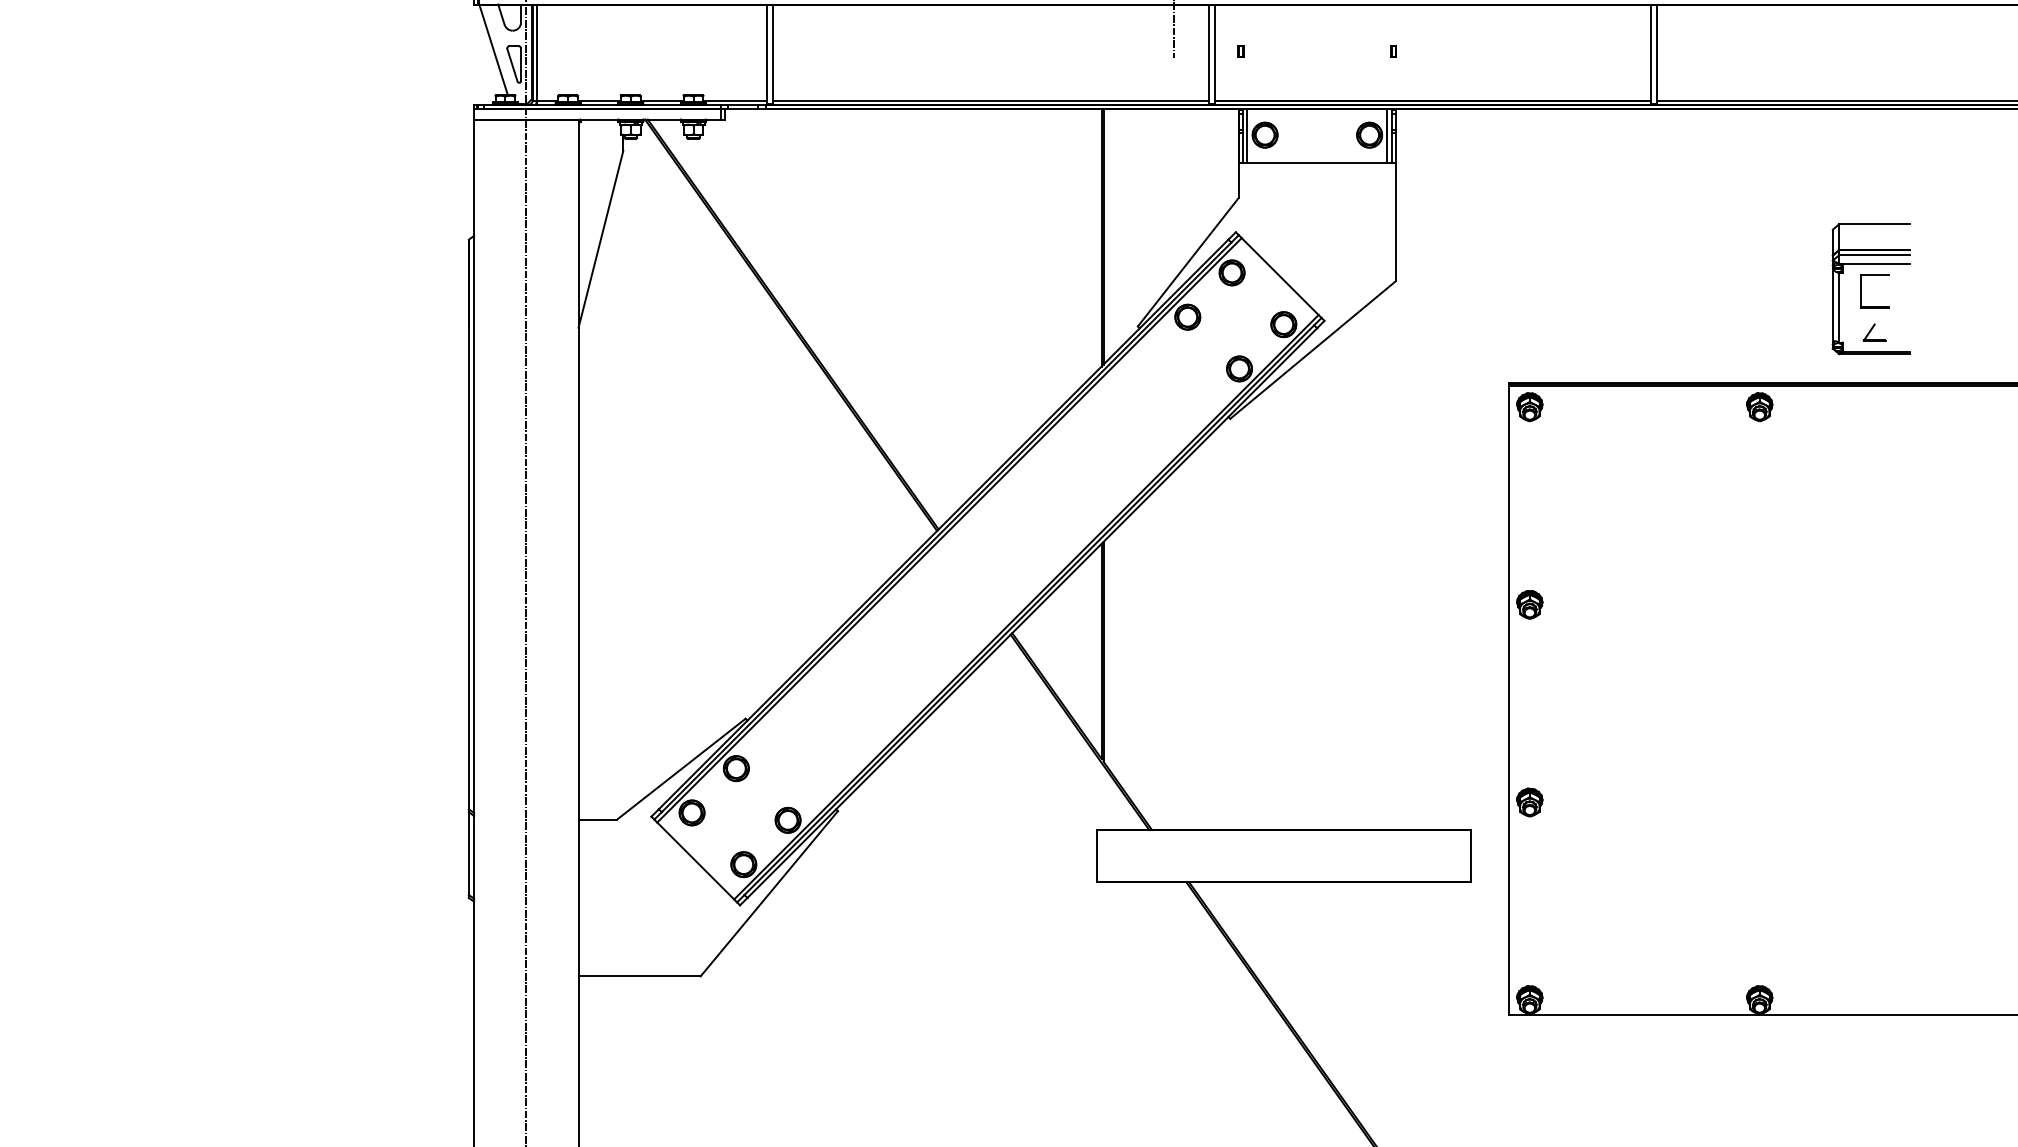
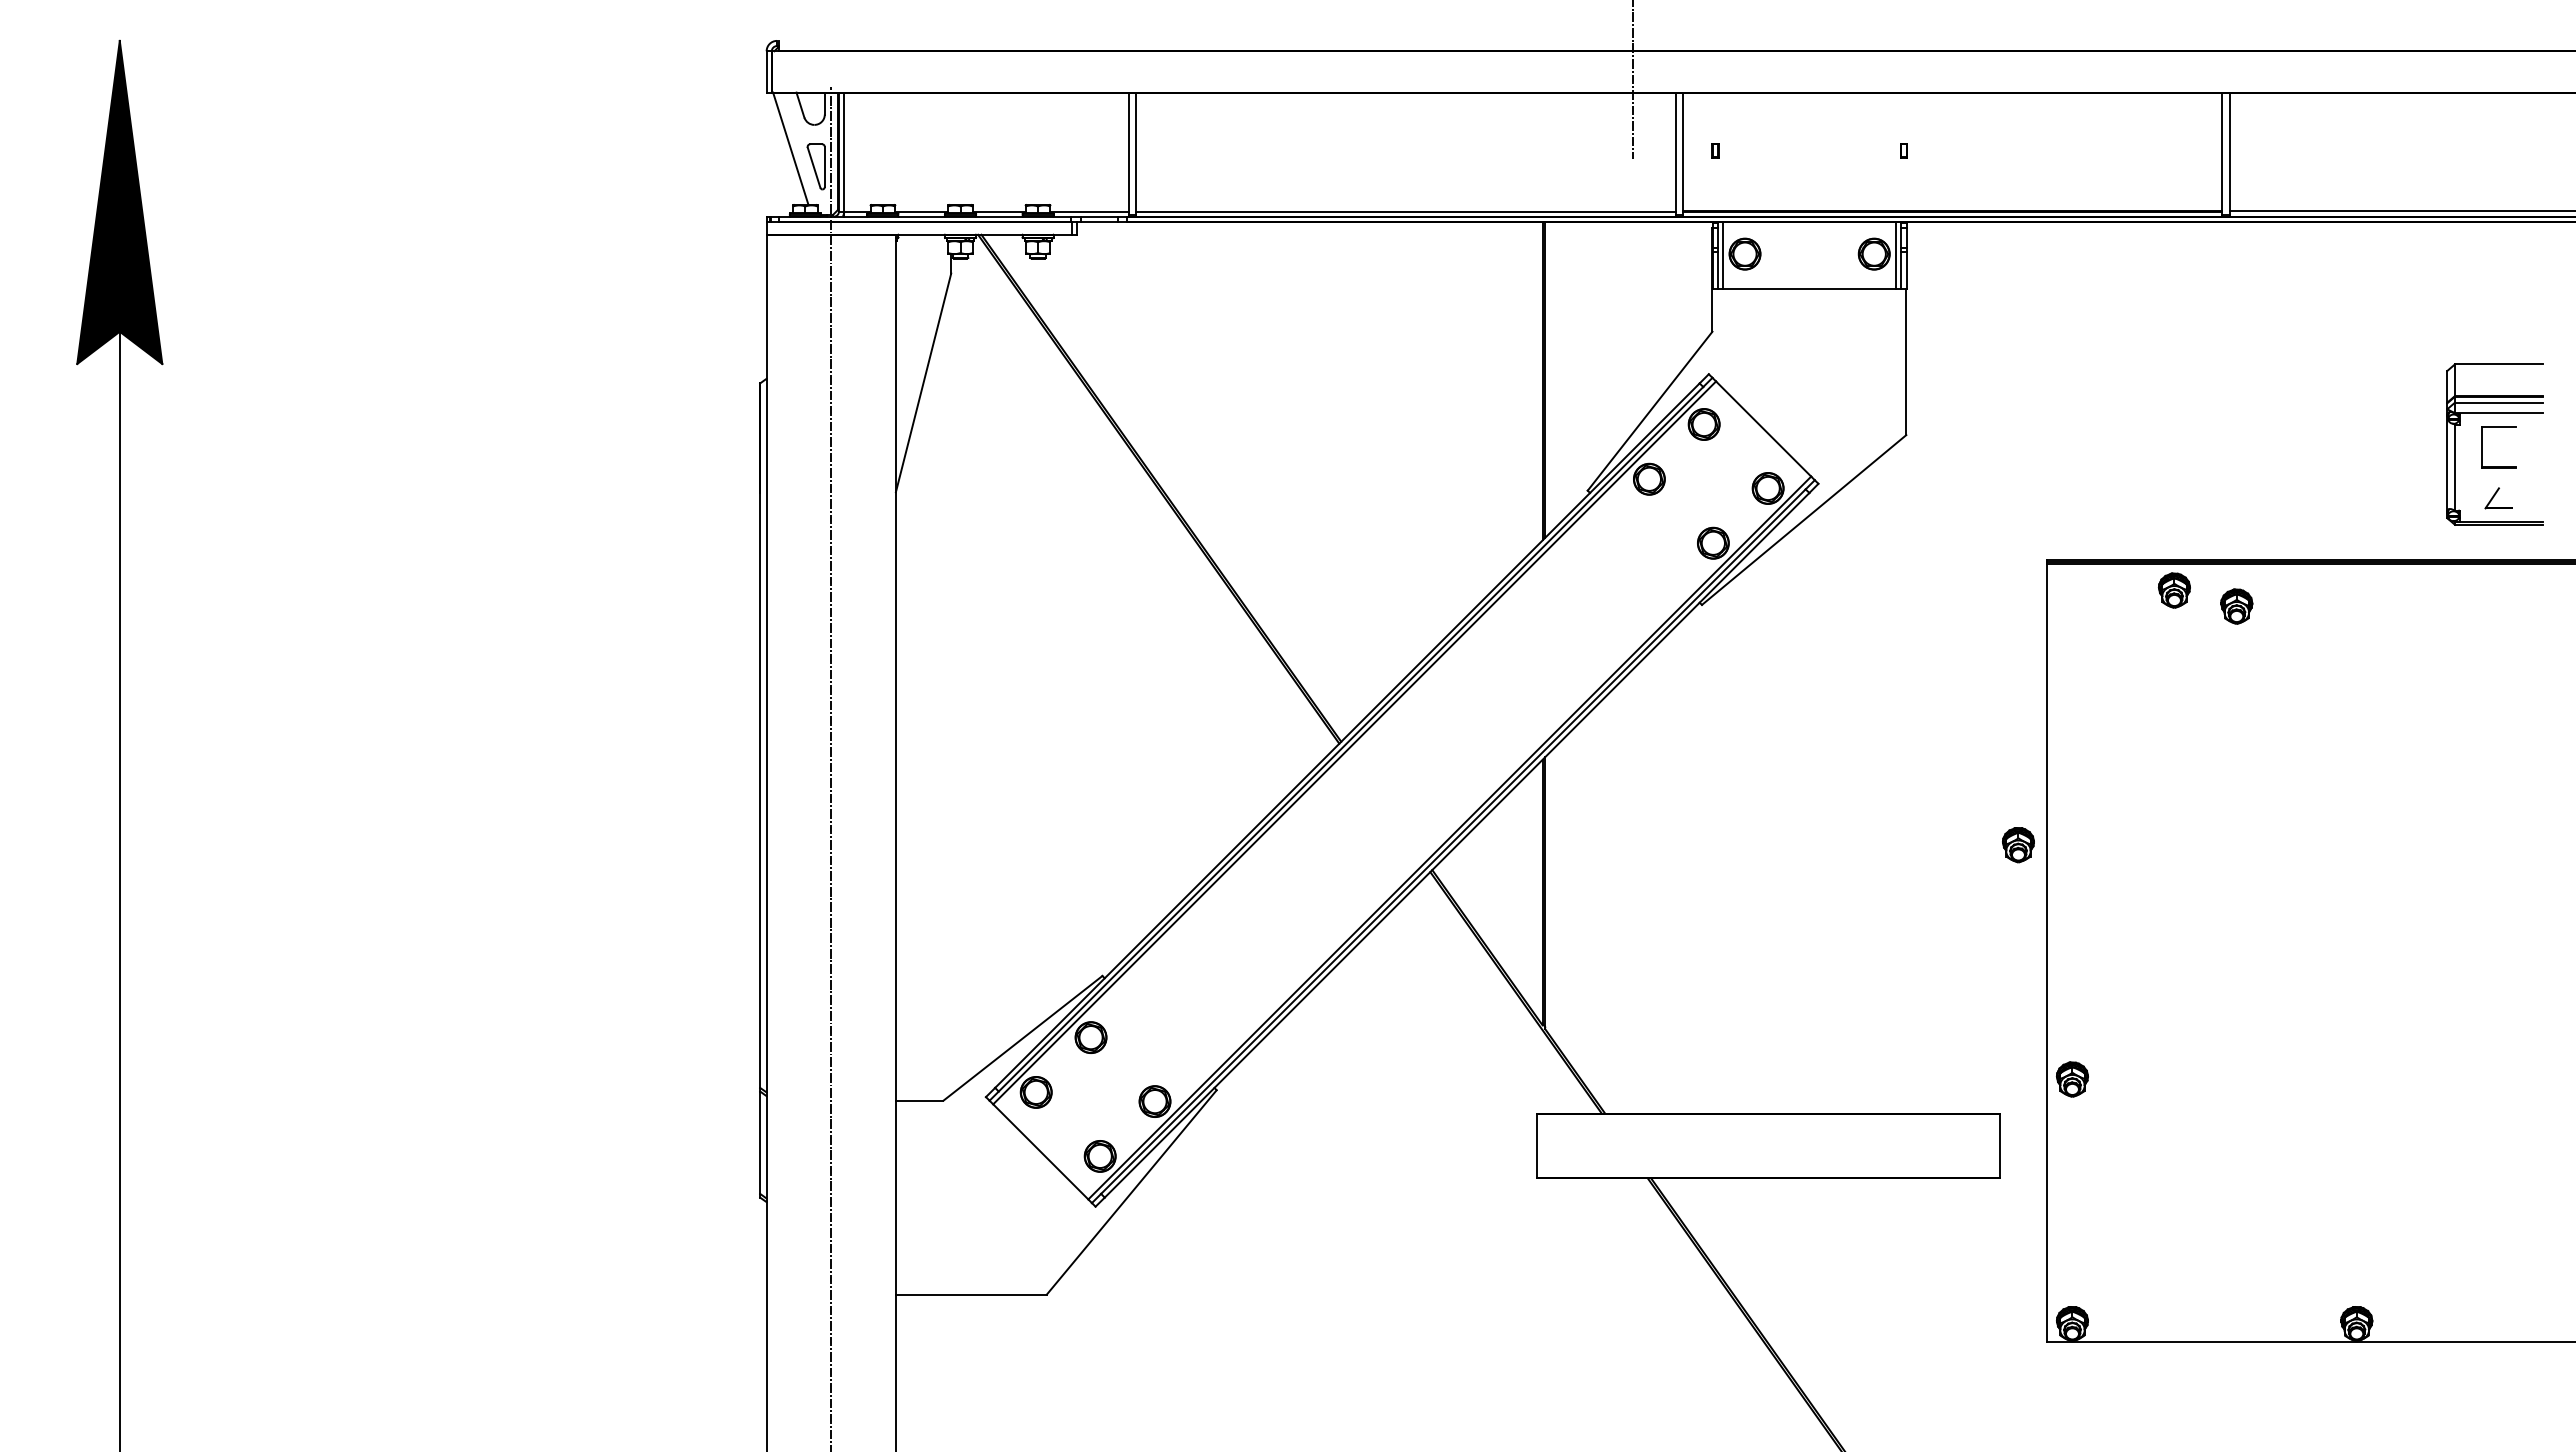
part: (1529, 407) -> (2173, 590), moved
part: (1759, 407) -> (2236, 606), moved
part: (1529, 605) -> (2018, 845), moved

